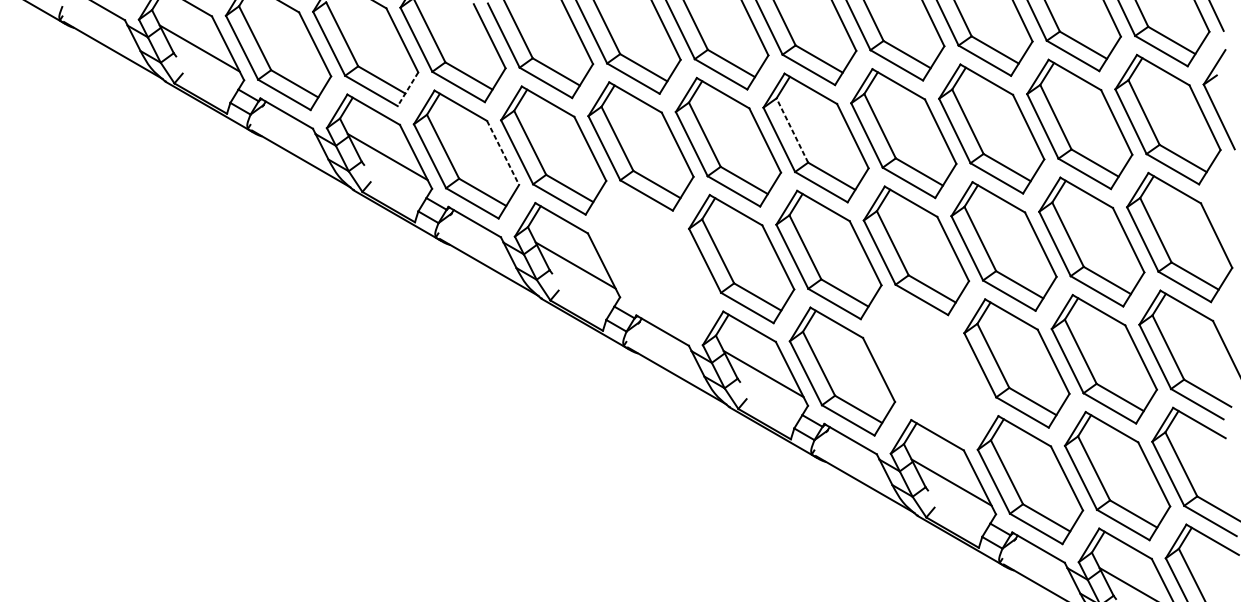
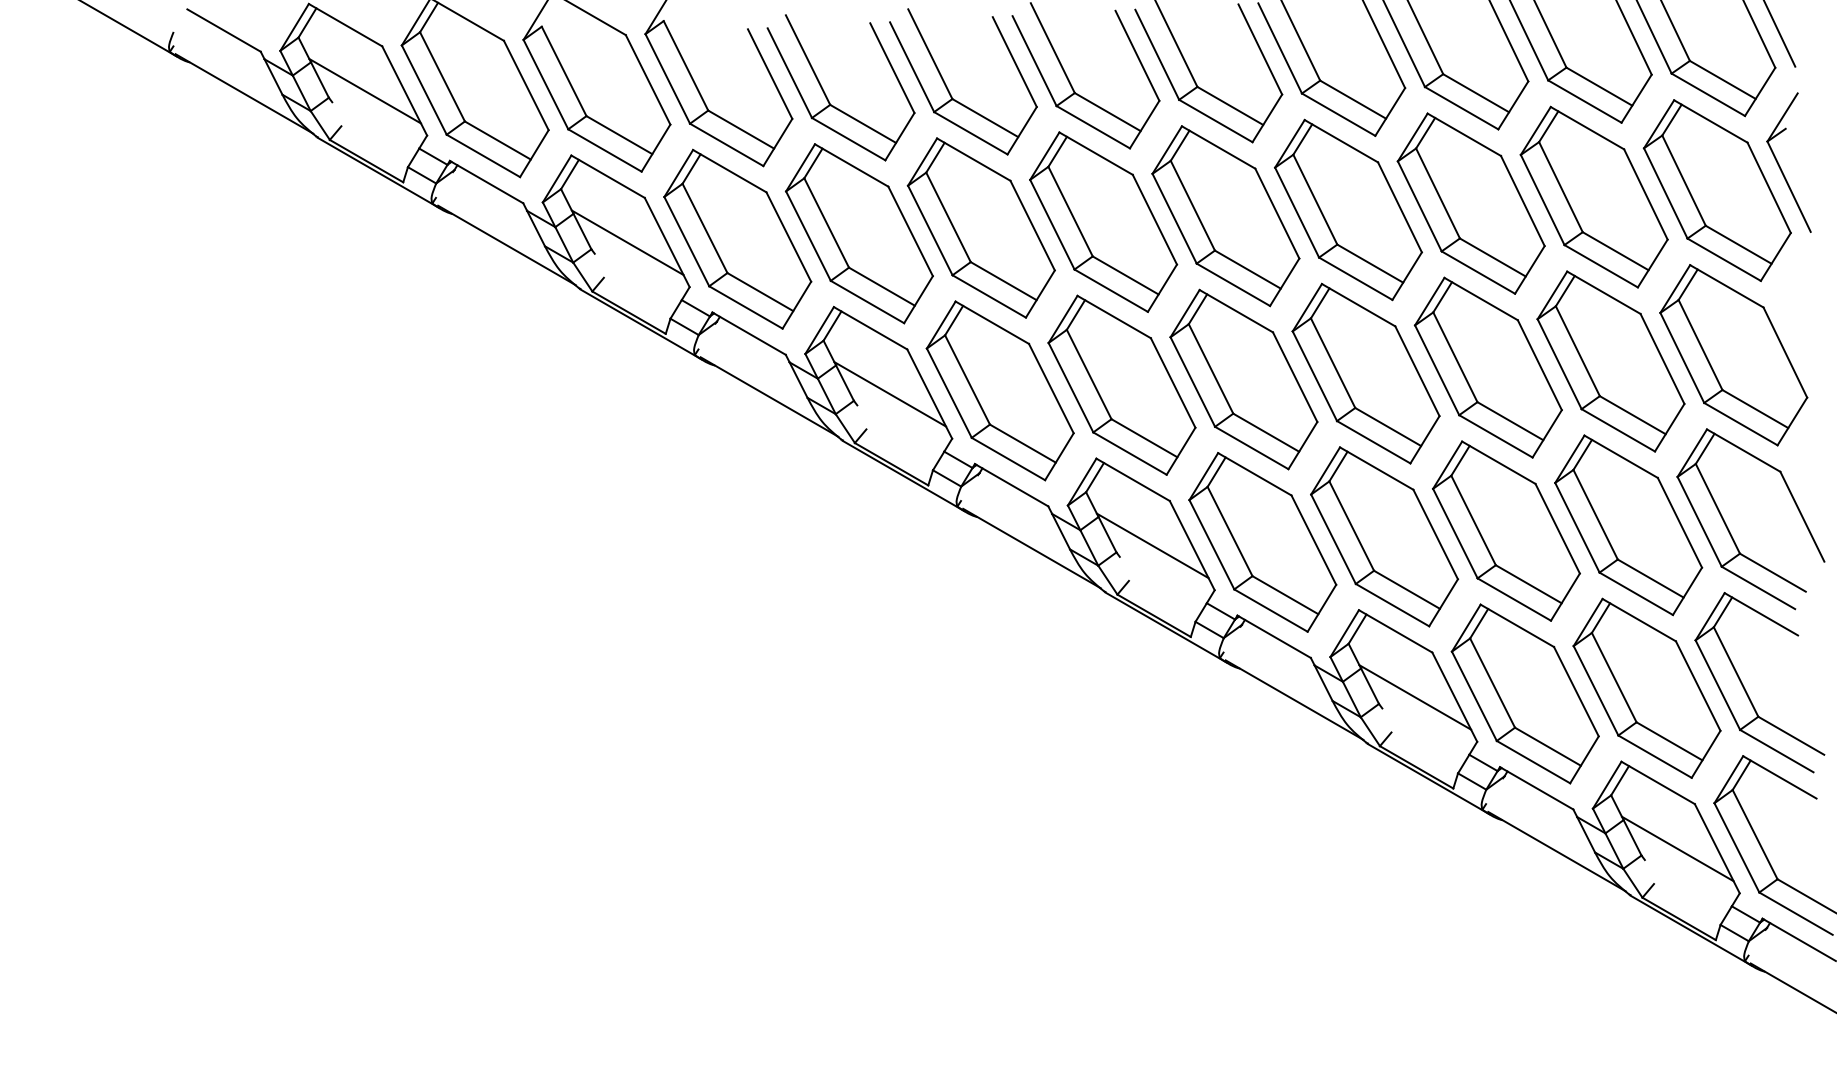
line: (408, 89) -> (656, 148), dashed -> solid
line: (792, 130) -> (1192, 205), dashed -> solid
line: (502, 153) -> (788, 237), dashed -> solid
part: (653, 262) -> (999, 390), added
part: (929, 367) -> (1384, 536), added

